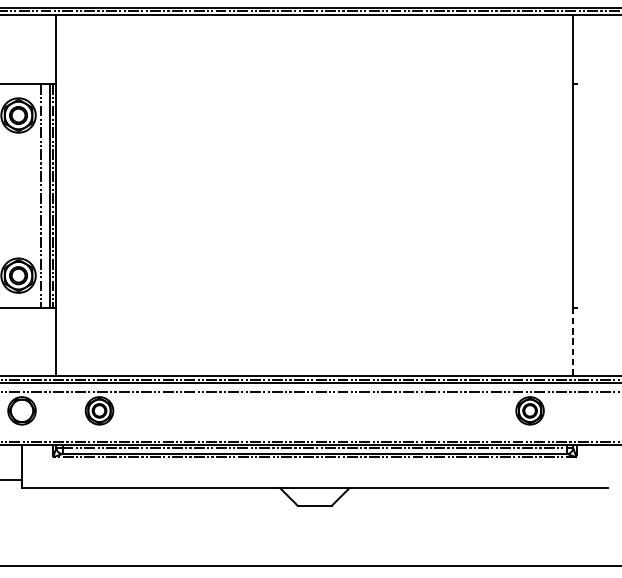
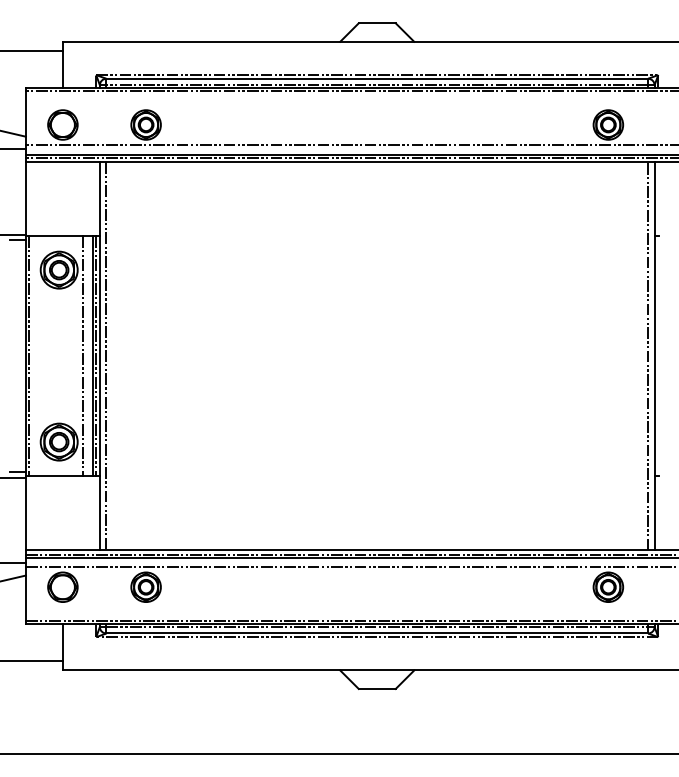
line: (62, 195) -> (106, 355), added
line: (567, 195) -> (648, 355), added
line: (573, 342) -> (654, 513), dashed -> solid

